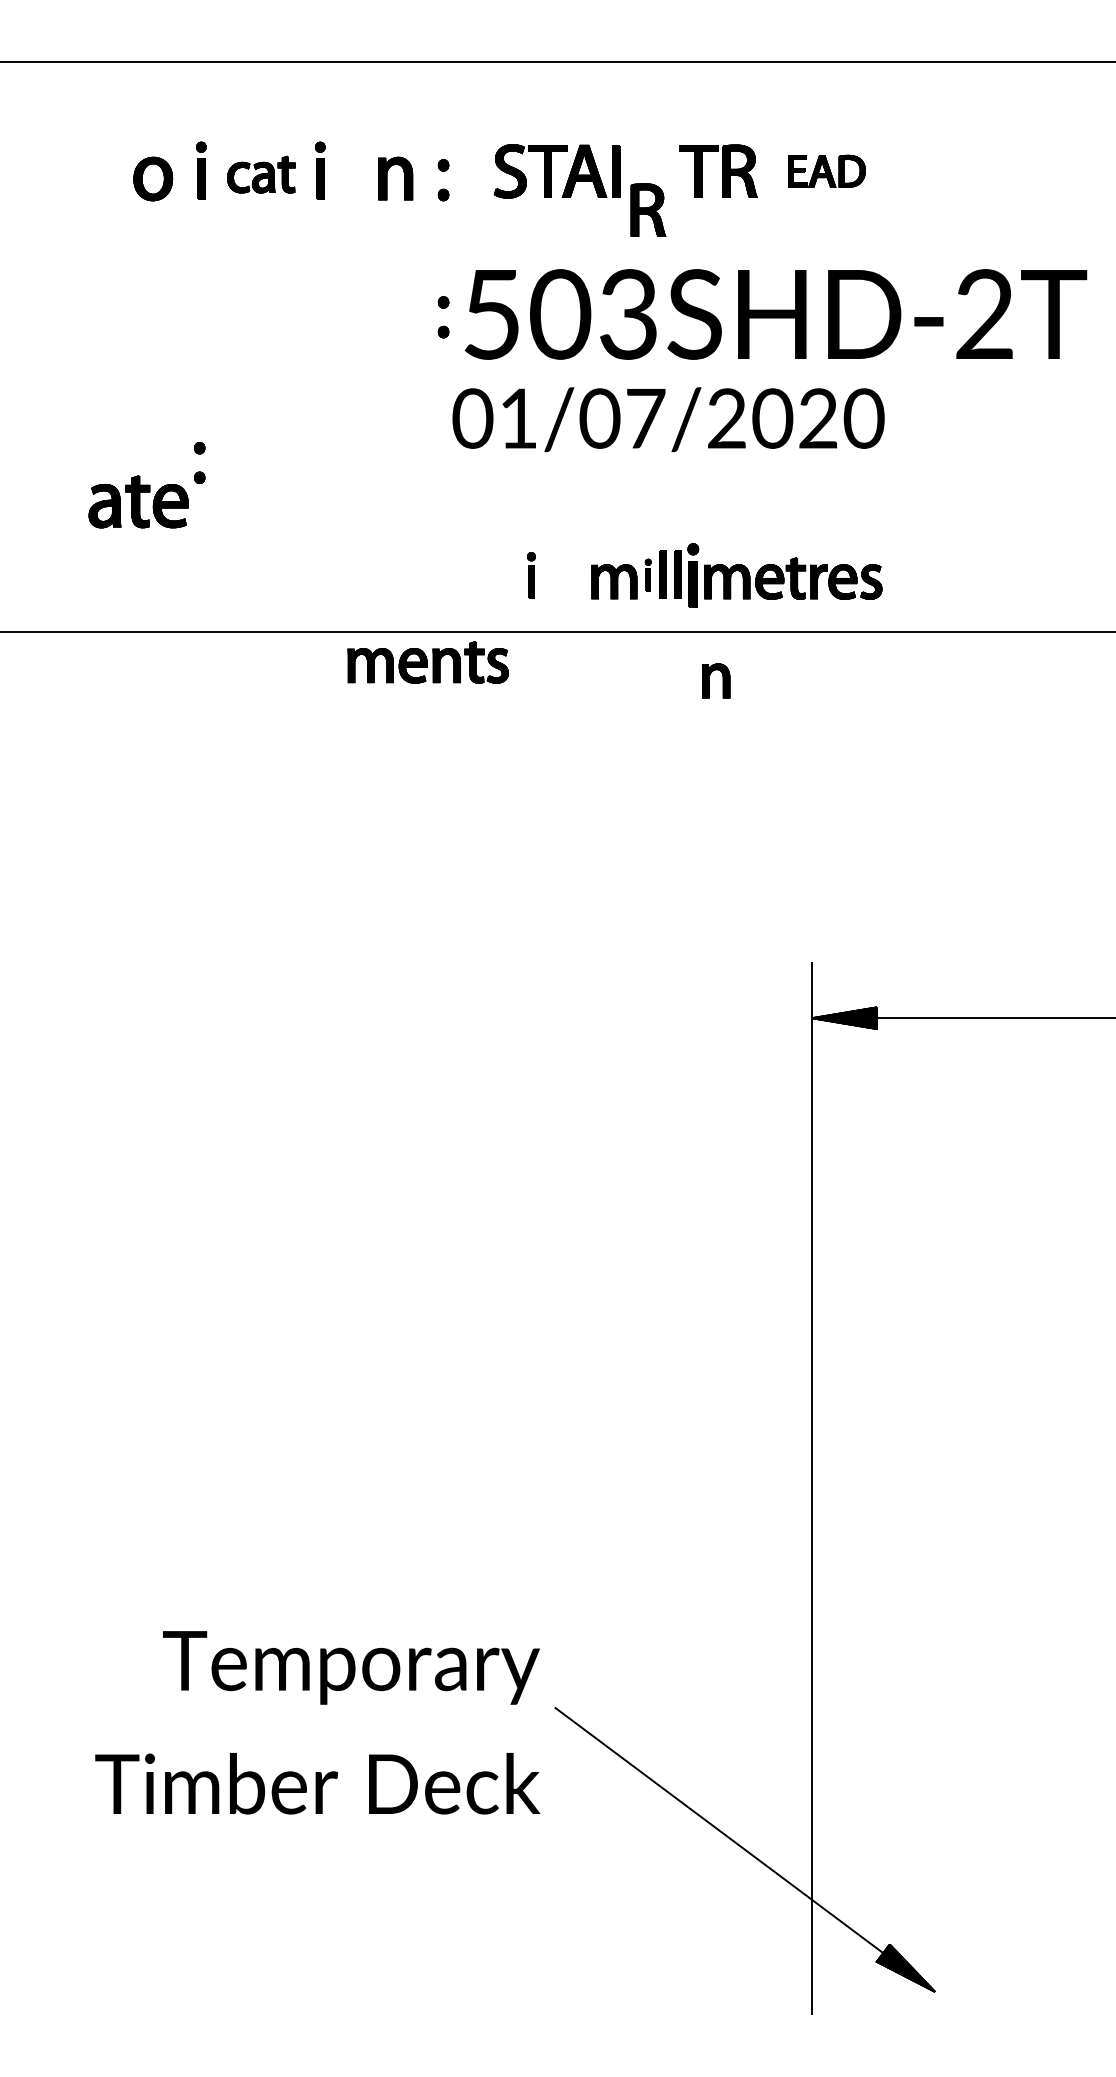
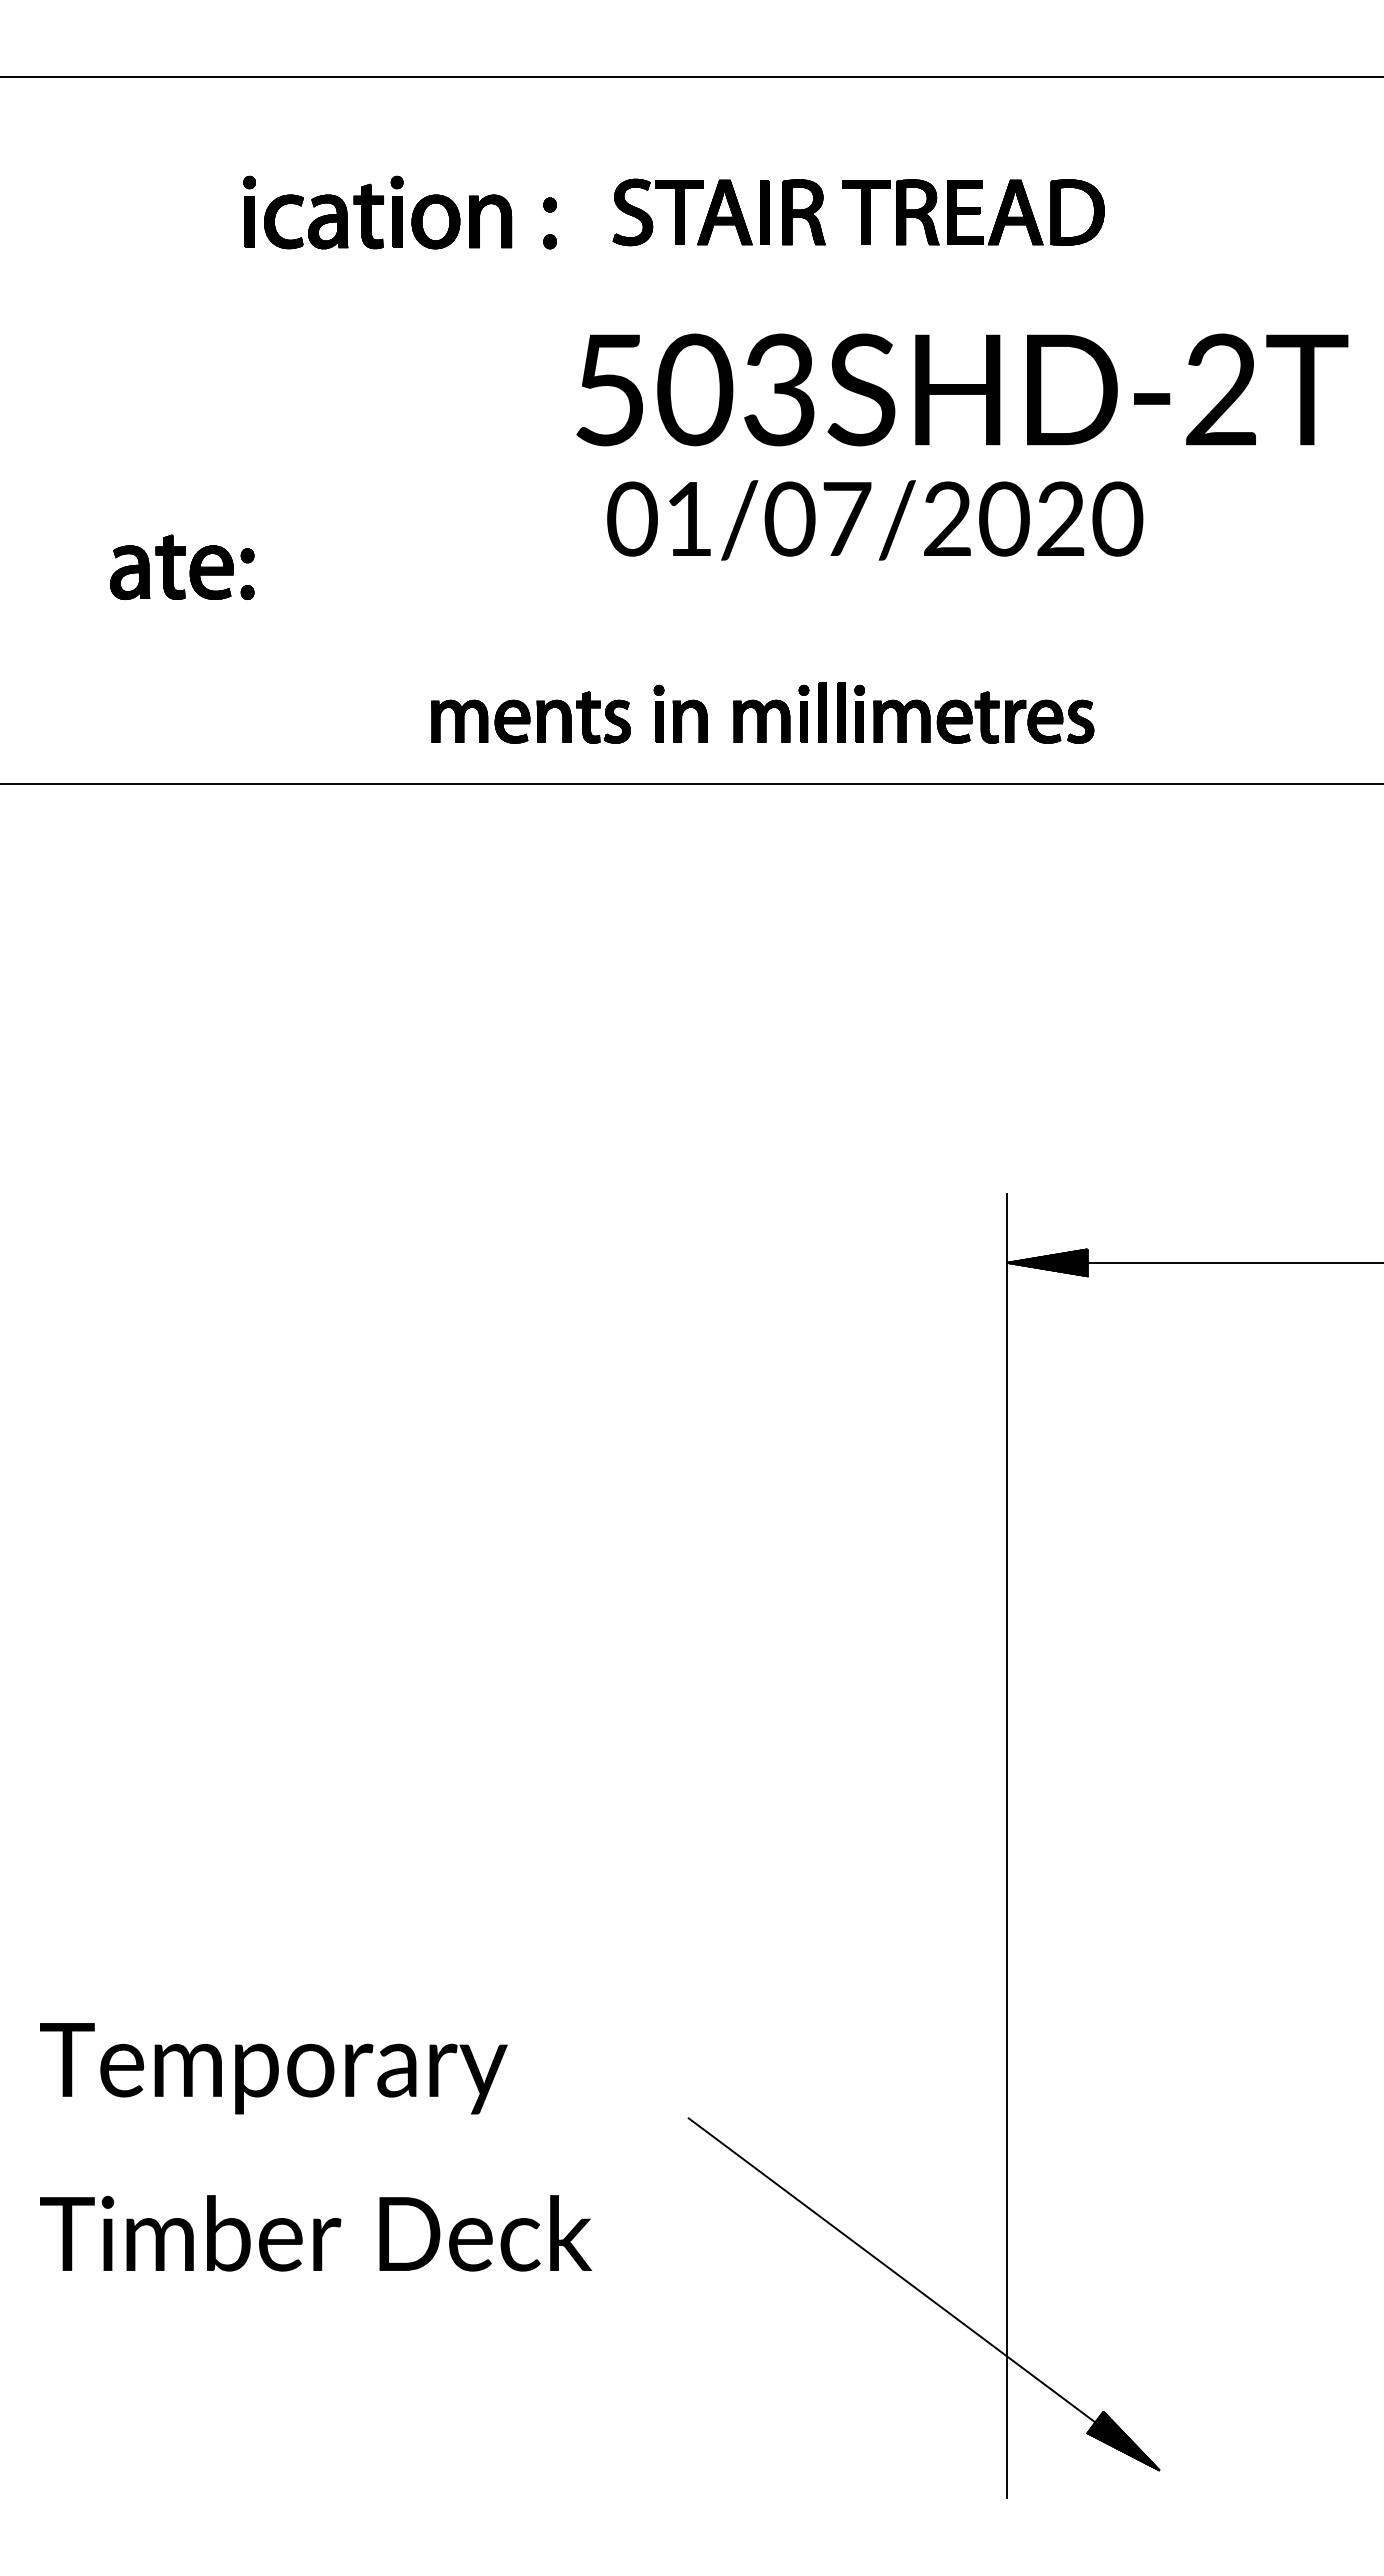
part: (826, 171) -> (1025, 212), size x1.67
part: (260, 174) -> (323, 216), size x1.43
part: (152, 178) -> (435, 221), moved
part: (647, 210) -> (803, 212), moved
part: (443, 308) -> (549, 382), removed
text: (668, 419) -> (875, 520), moved
part: (138, 501) -> (171, 567), moved
part: (647, 575) -> (803, 713), size x1.43
part: (693, 575) -> (859, 713), size x0.71
part: (427, 662) -> (530, 717), moved
part: (709, 677) -> (682, 717), moved
text: (351, 1667) -> (273, 2068), moved
text: (318, 1783) -> (316, 2233), moved

